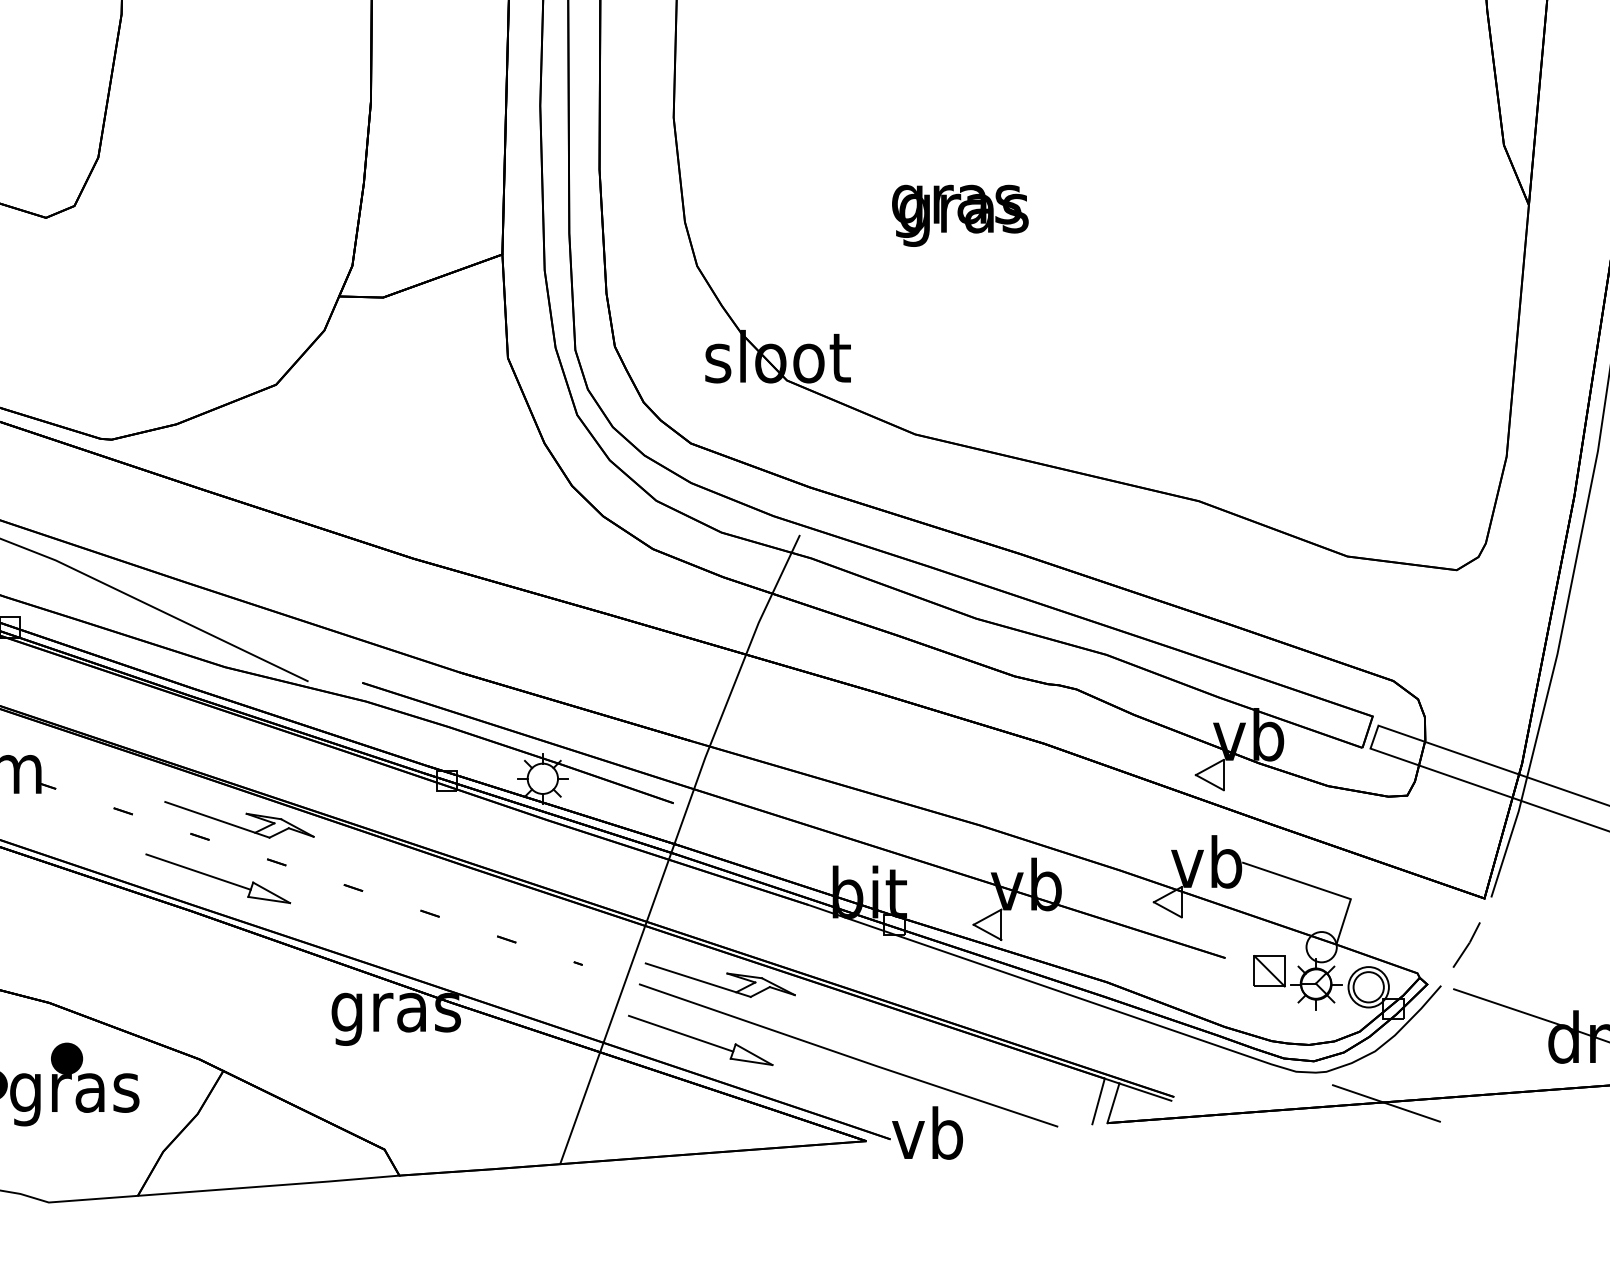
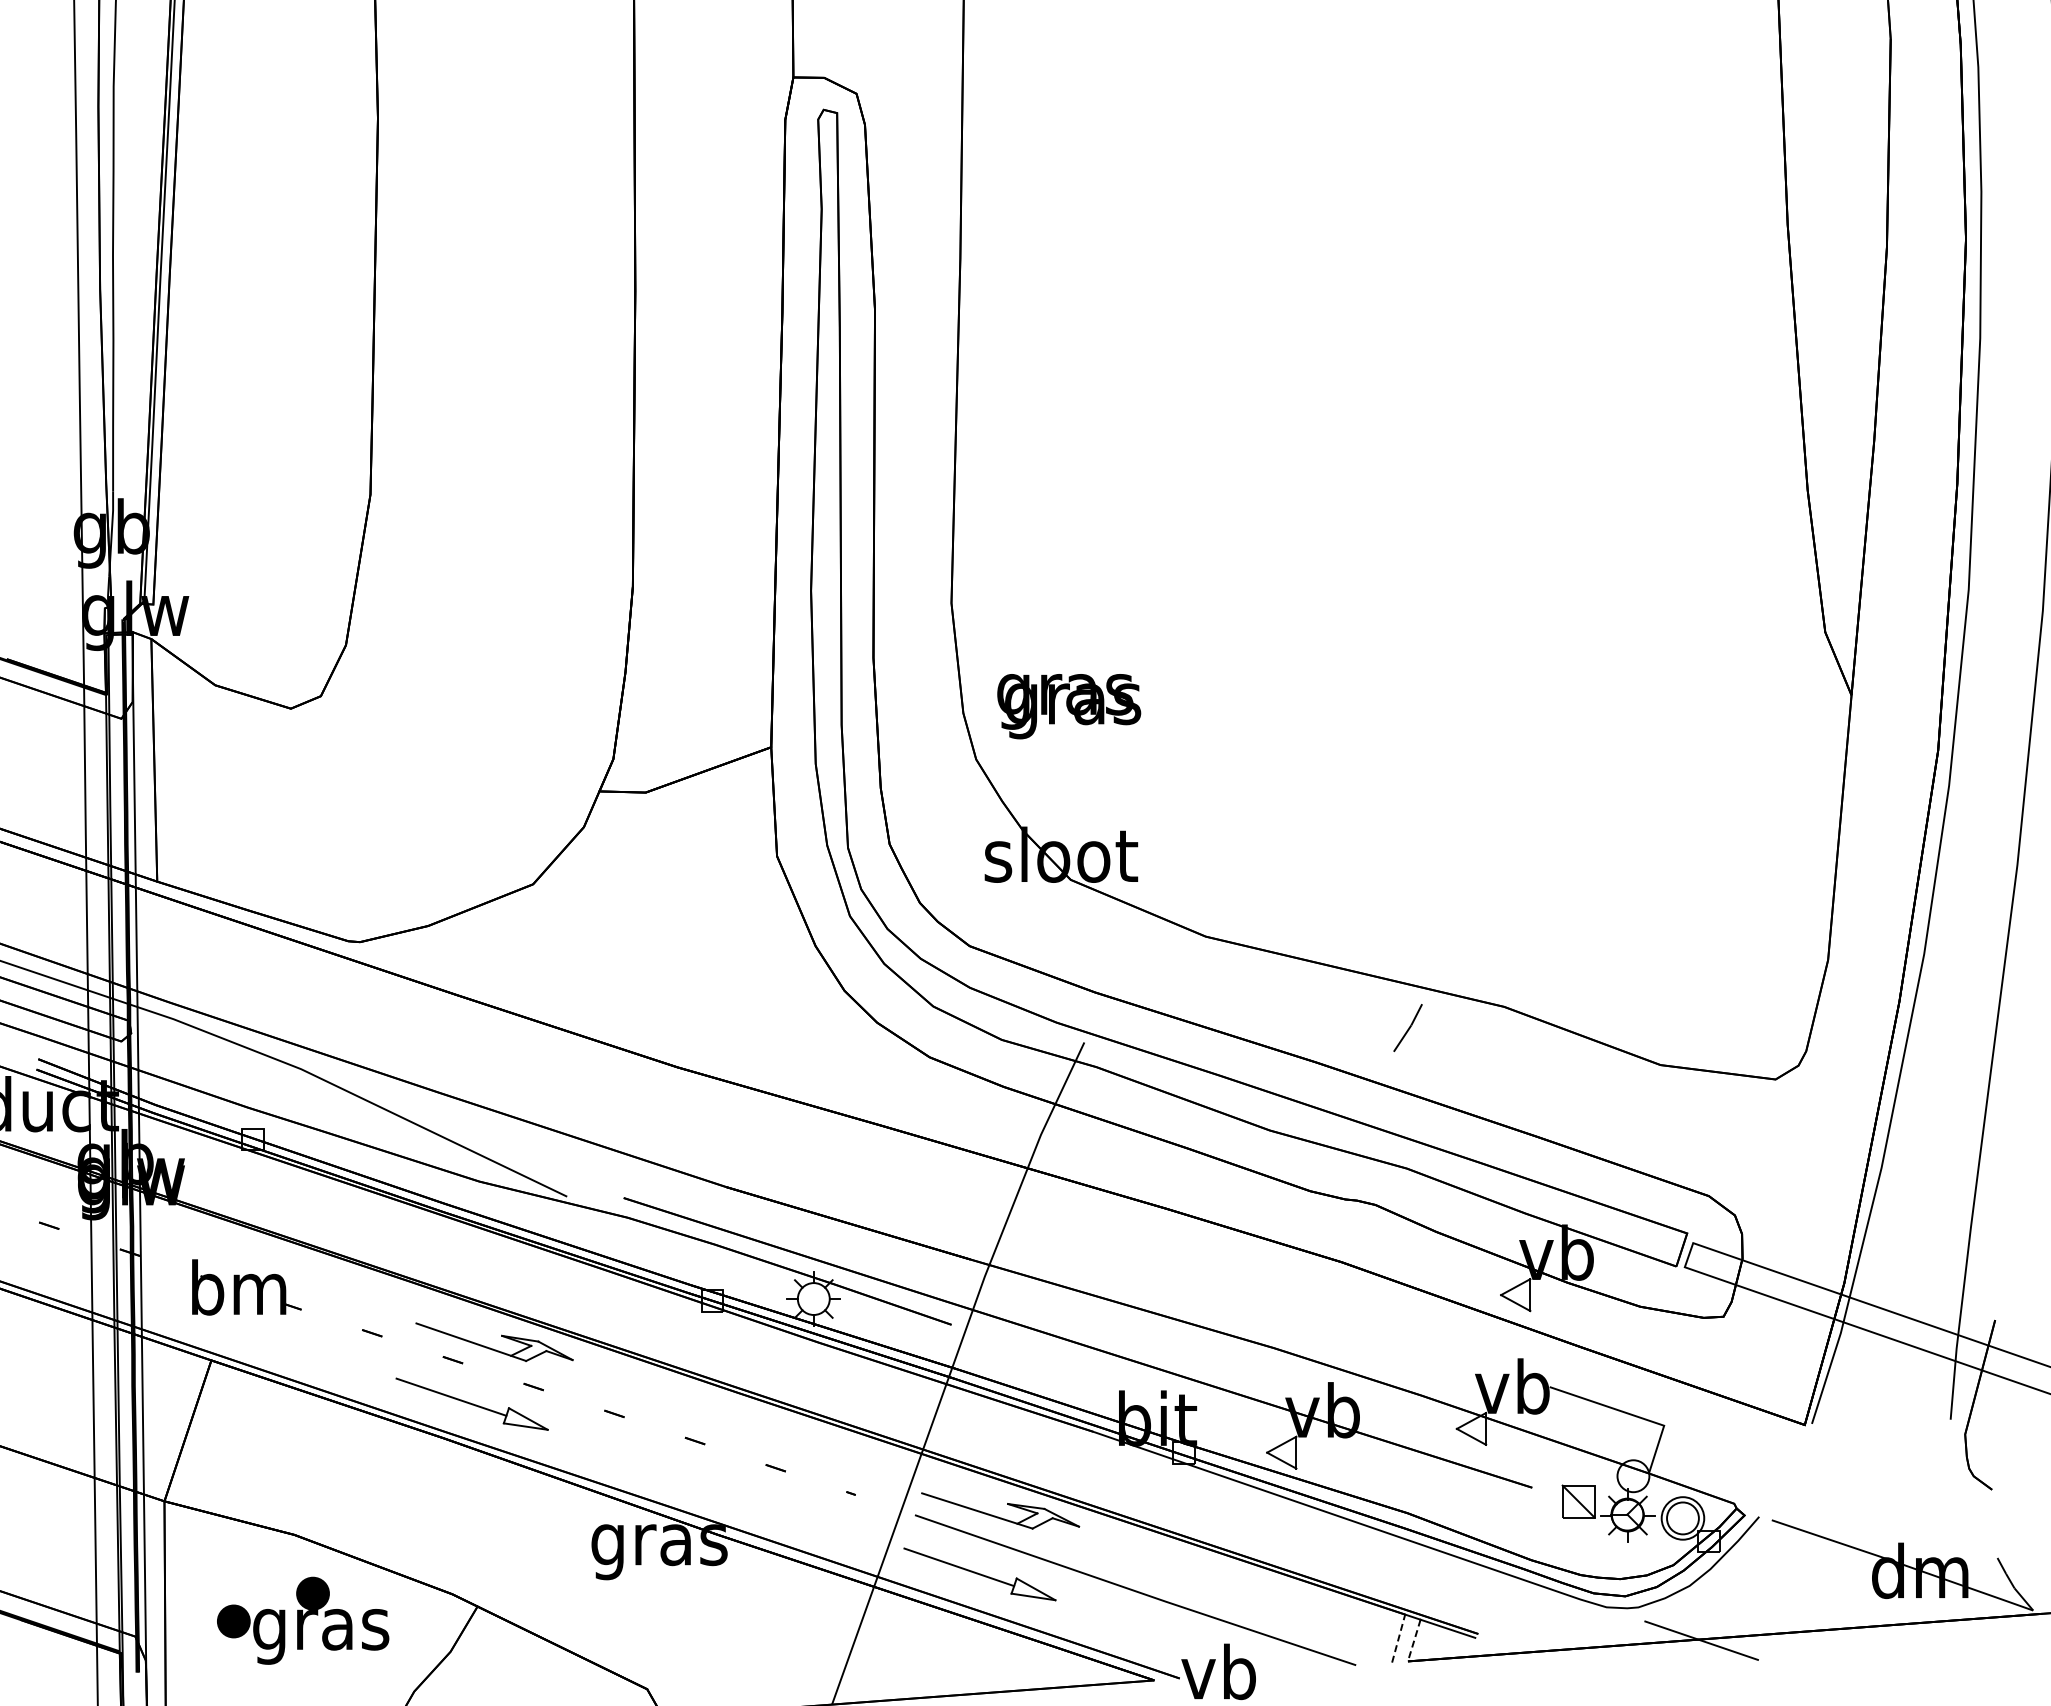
text: (960, 215) -> (1069, 706), moved
line: (1467, 944) -> (1408, 1027), moved
line: (1098, 1101) -> (1398, 1638), solid -> dashed
line: (1113, 1103) -> (1414, 1640), solid -> dashed

